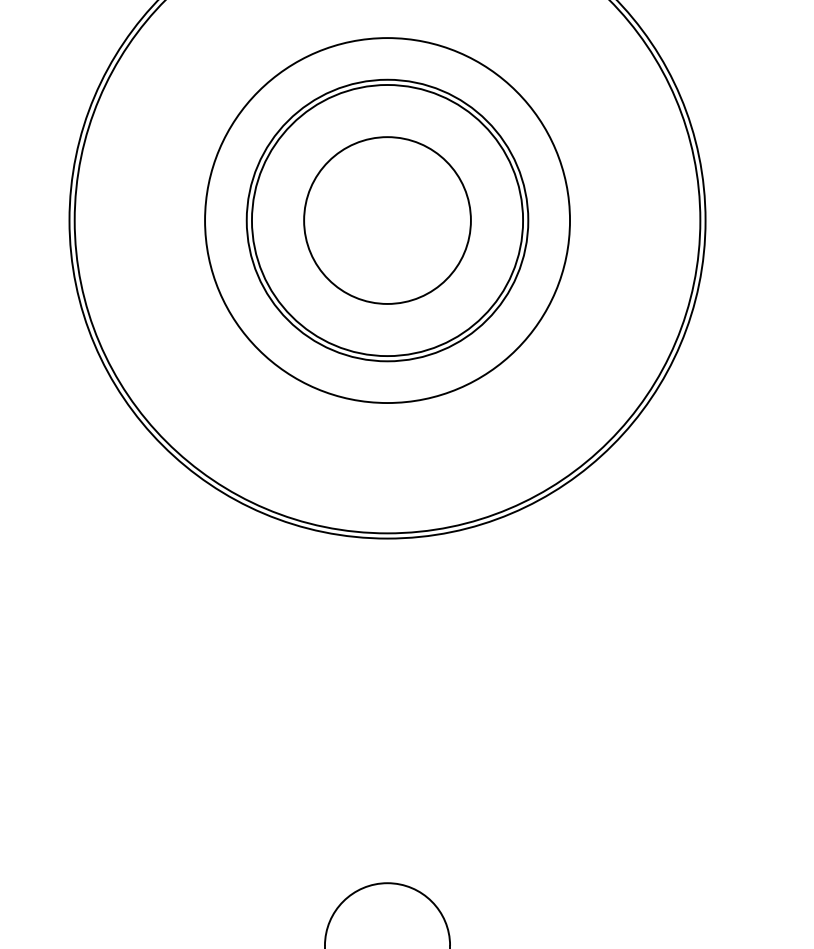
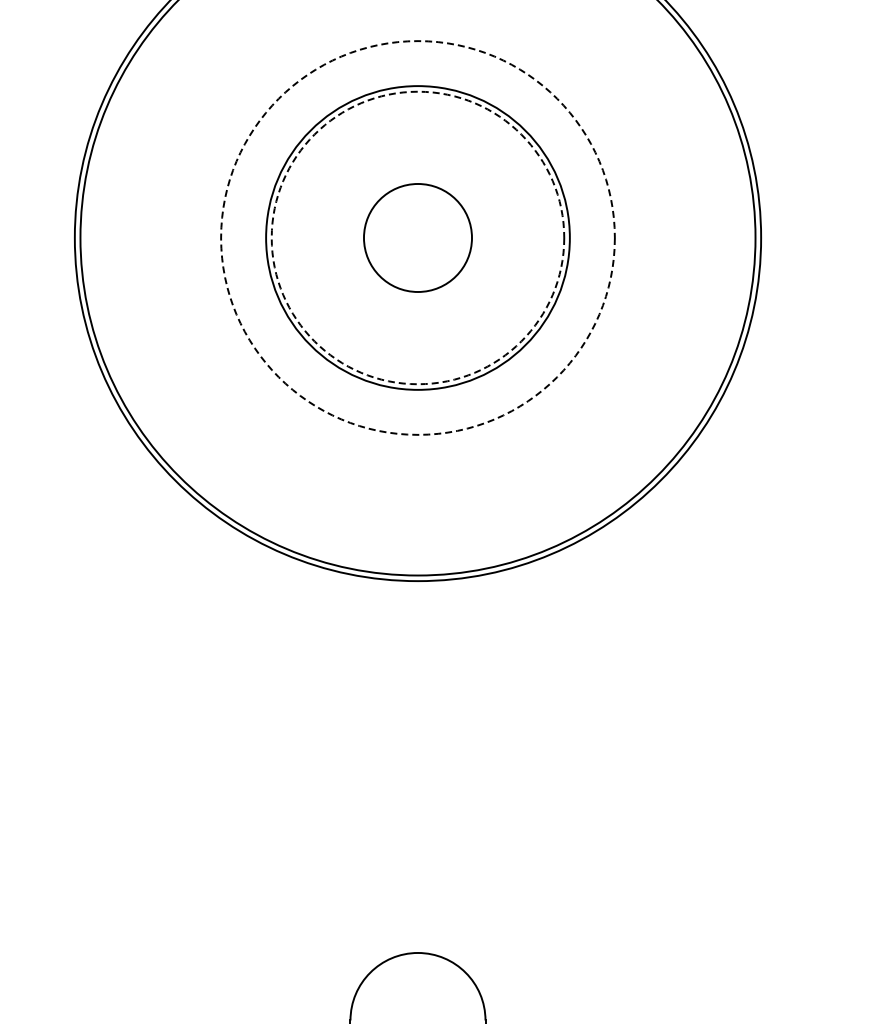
circle: (387, 220) -> (417, 237), size x0.6
circle: (387, 220) -> (417, 237), solid -> dashed
circle: (387, 220) -> (417, 237), solid -> dashed

